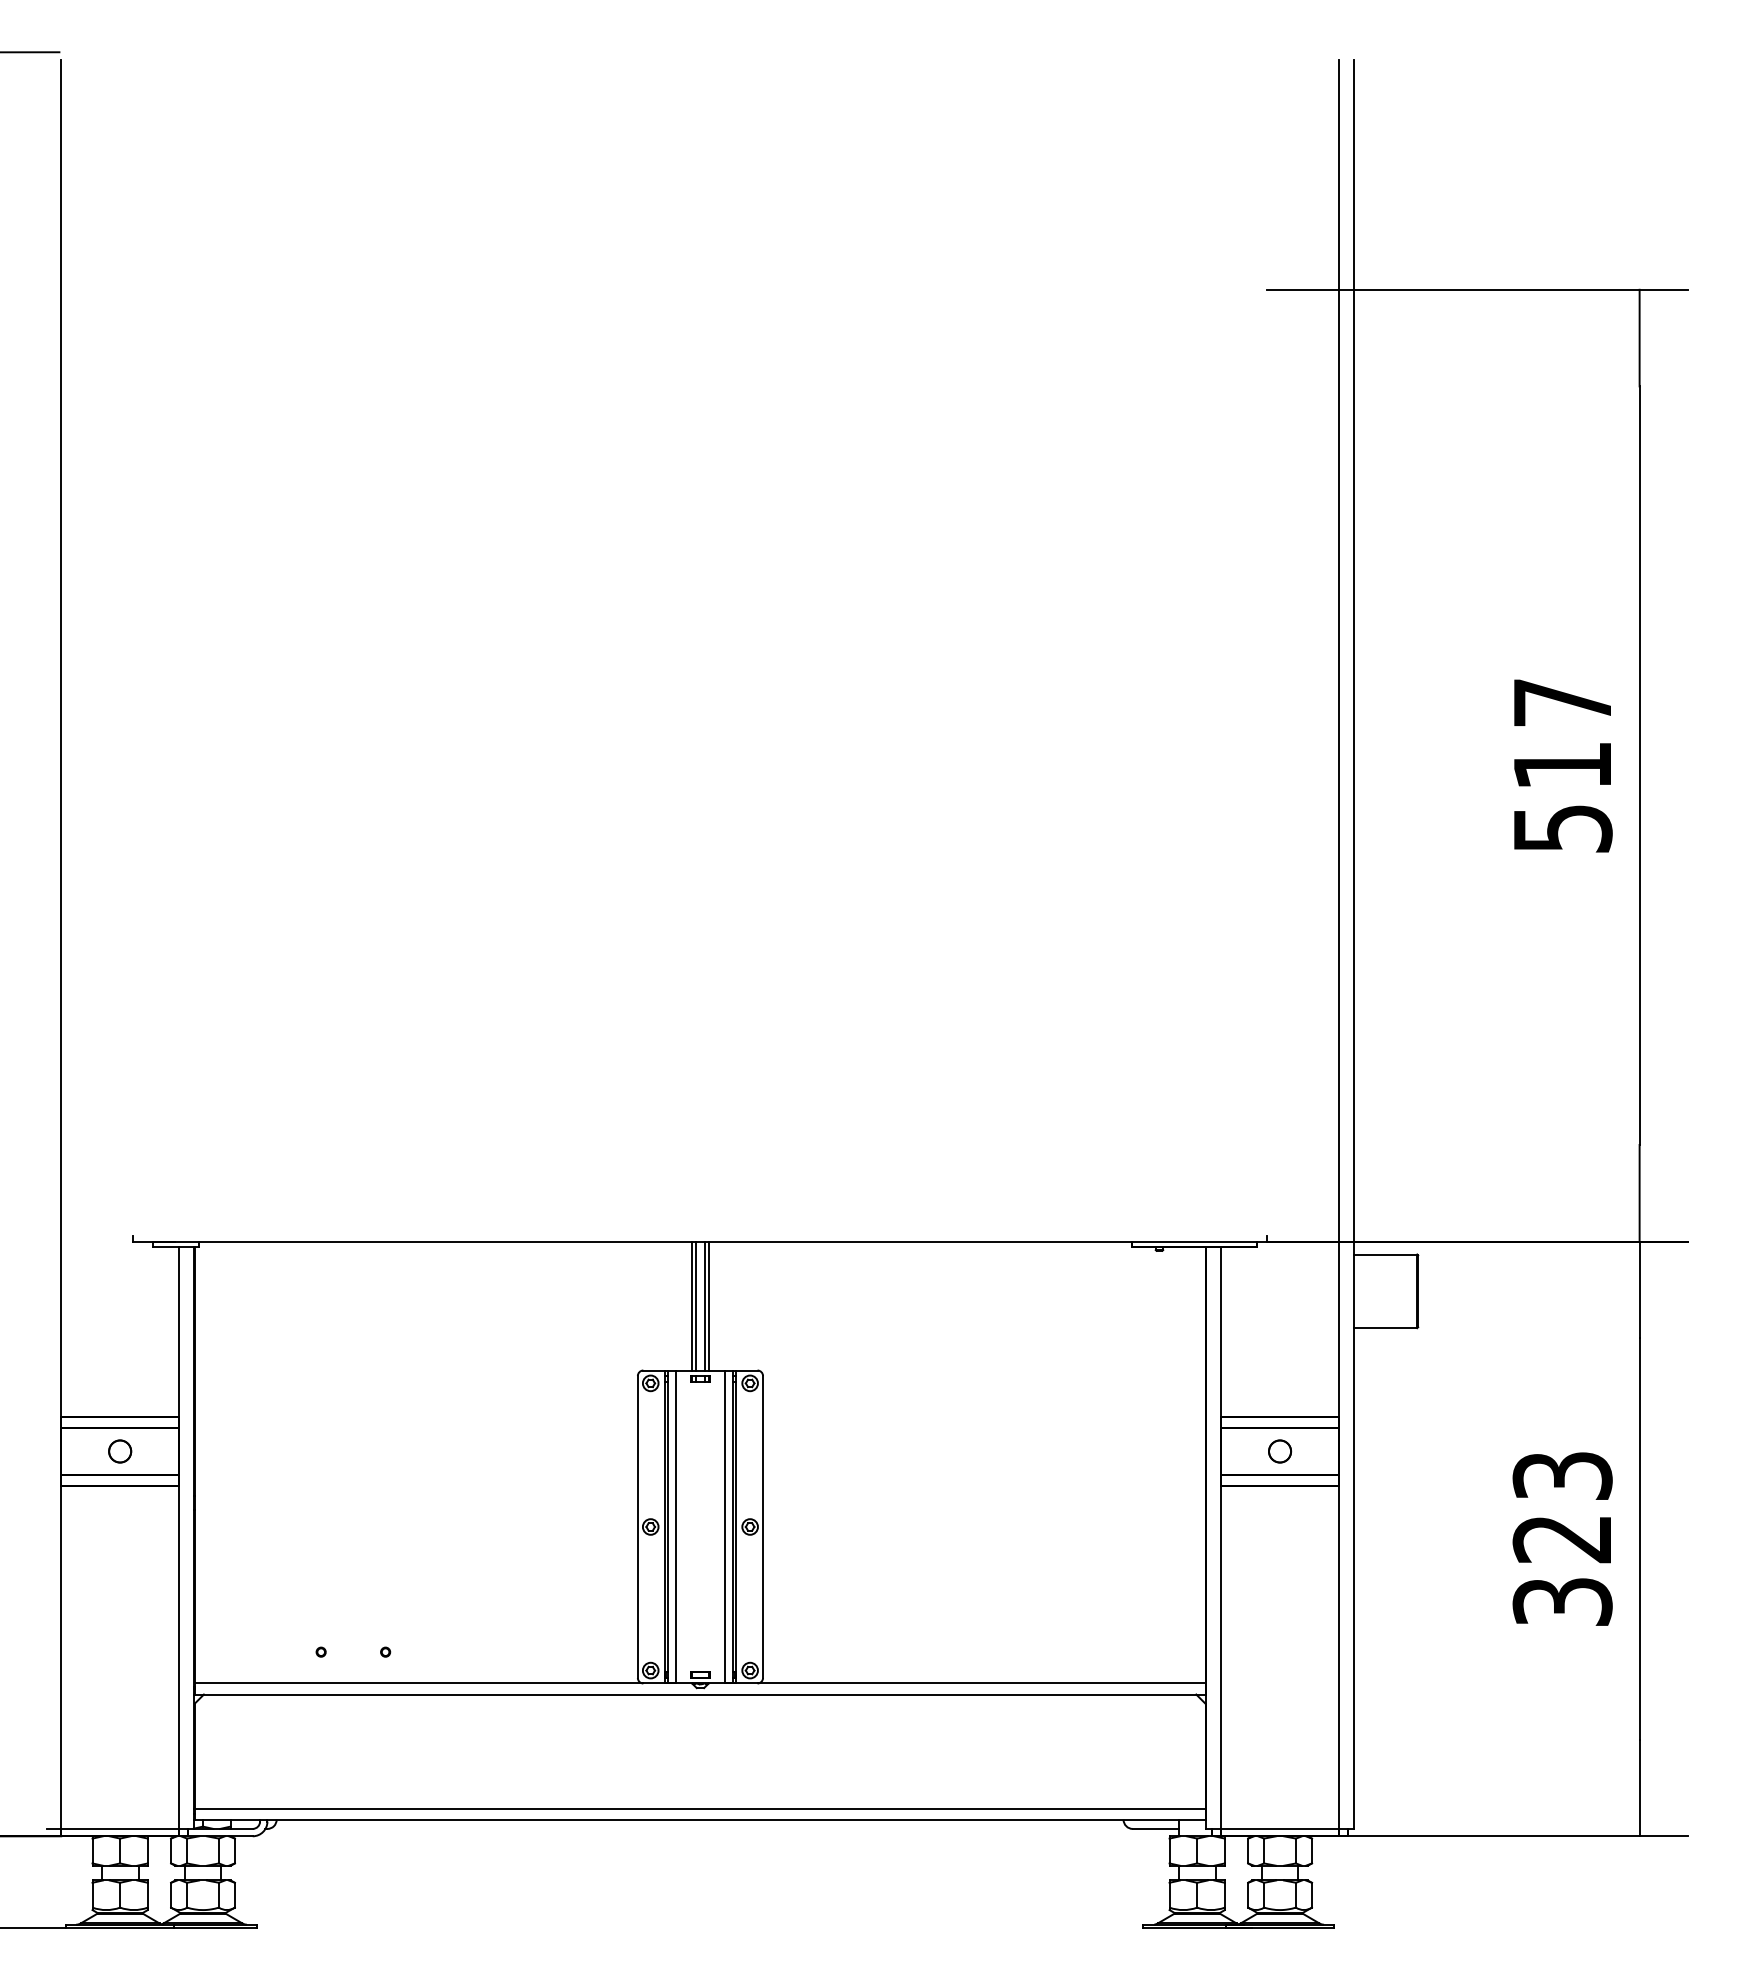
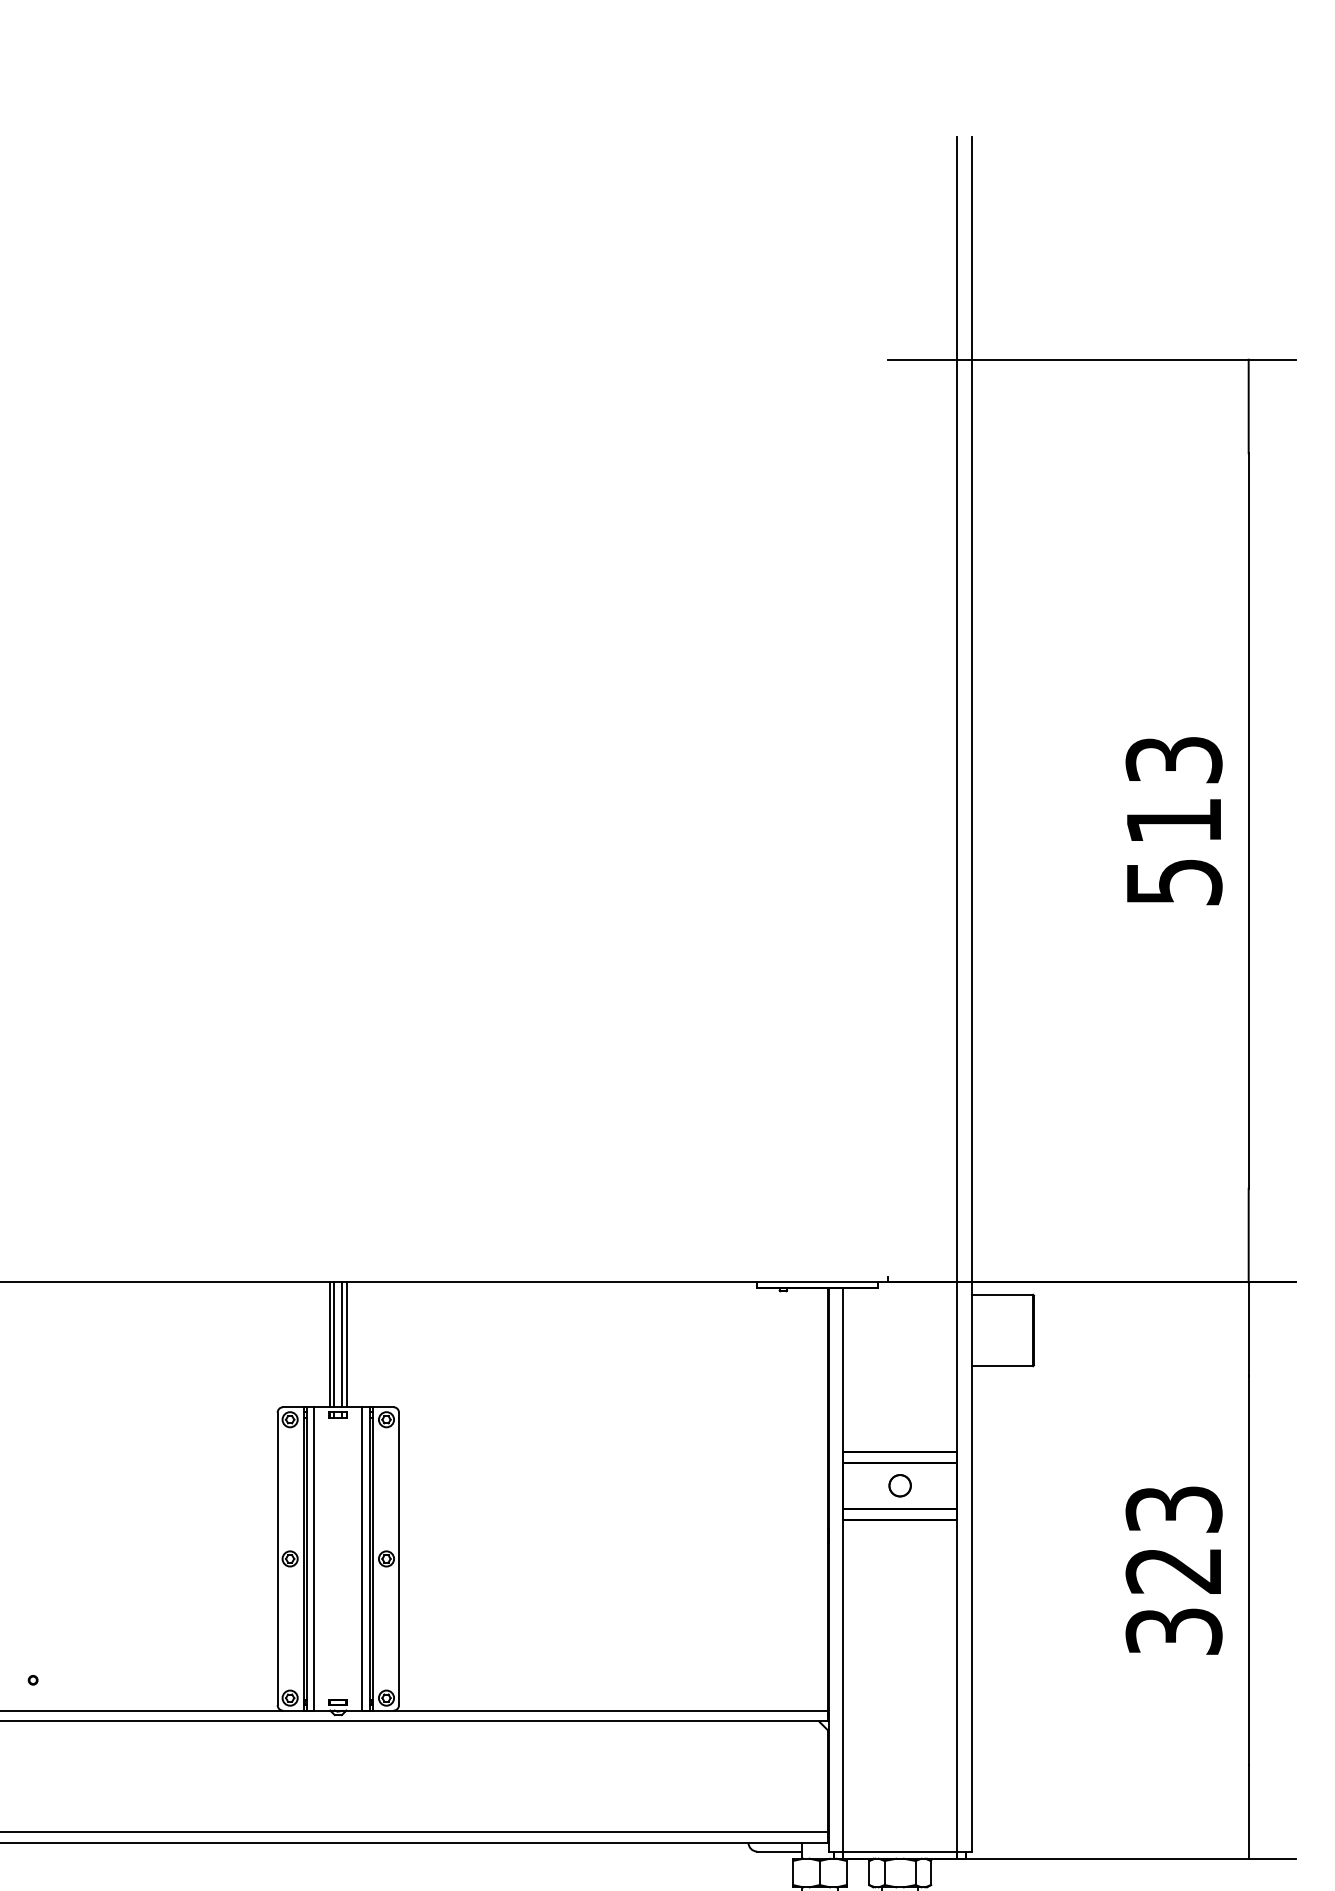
text: (1562, 702) -> (1173, 759), 517 -> 513

